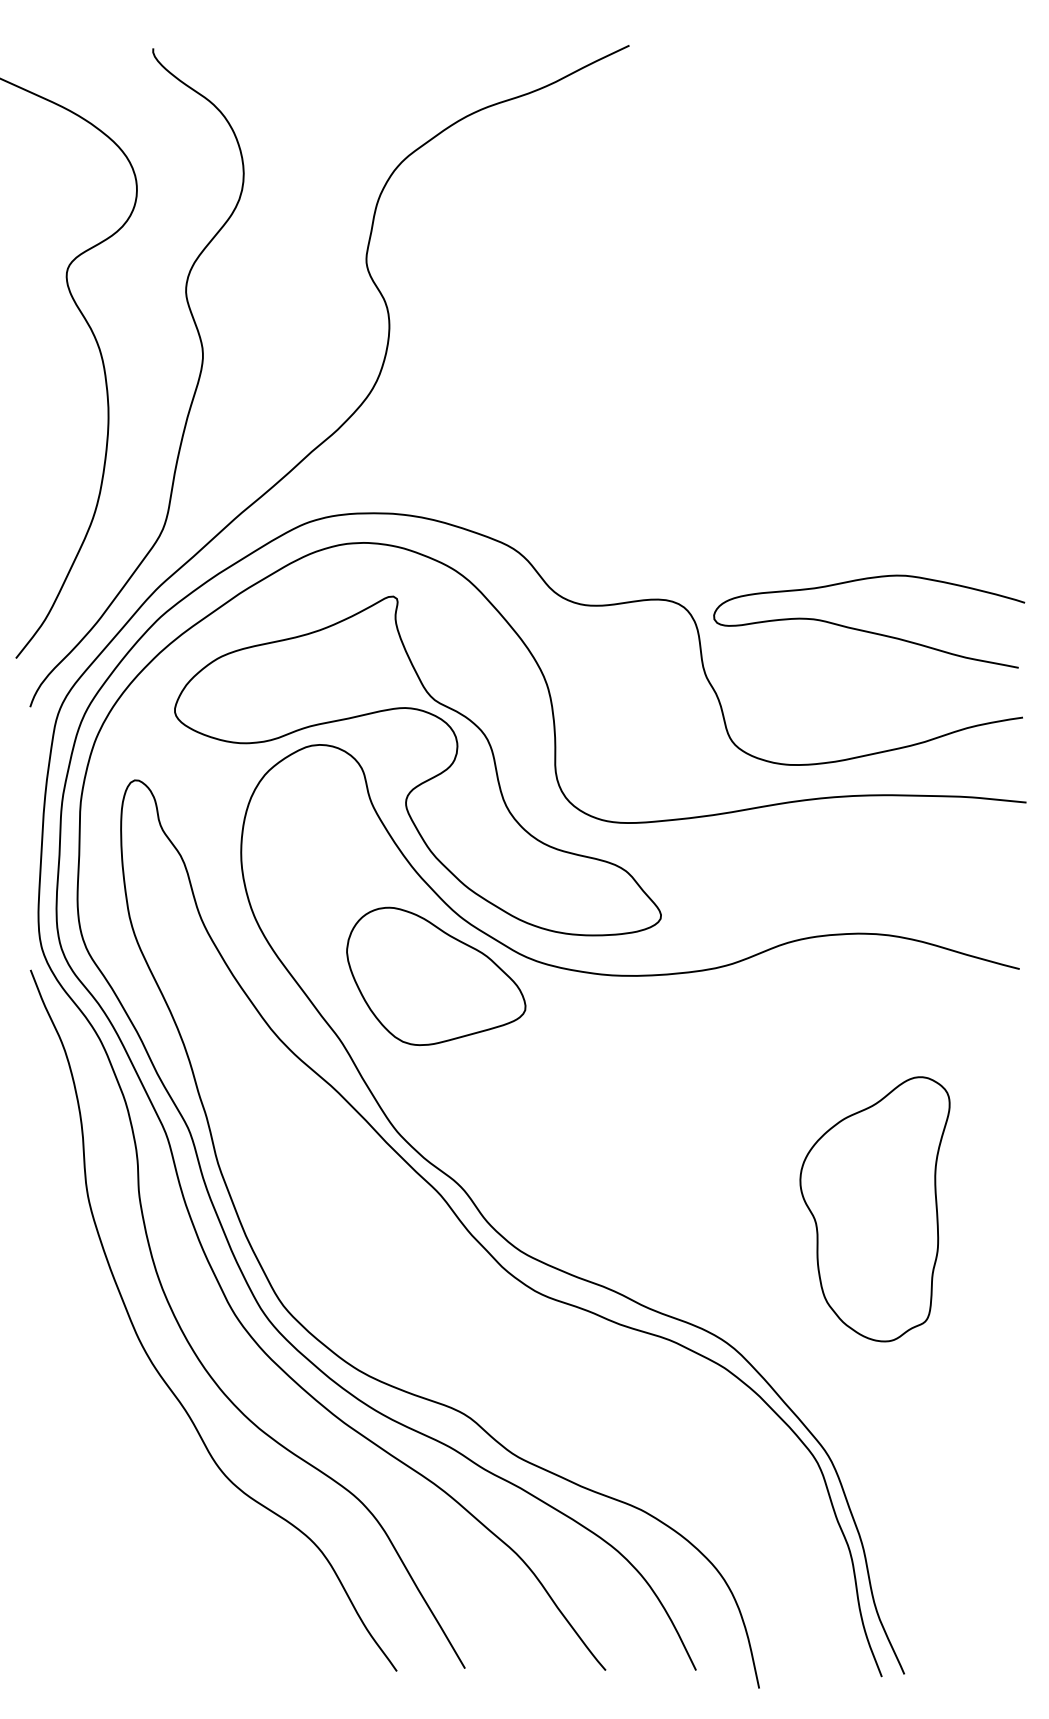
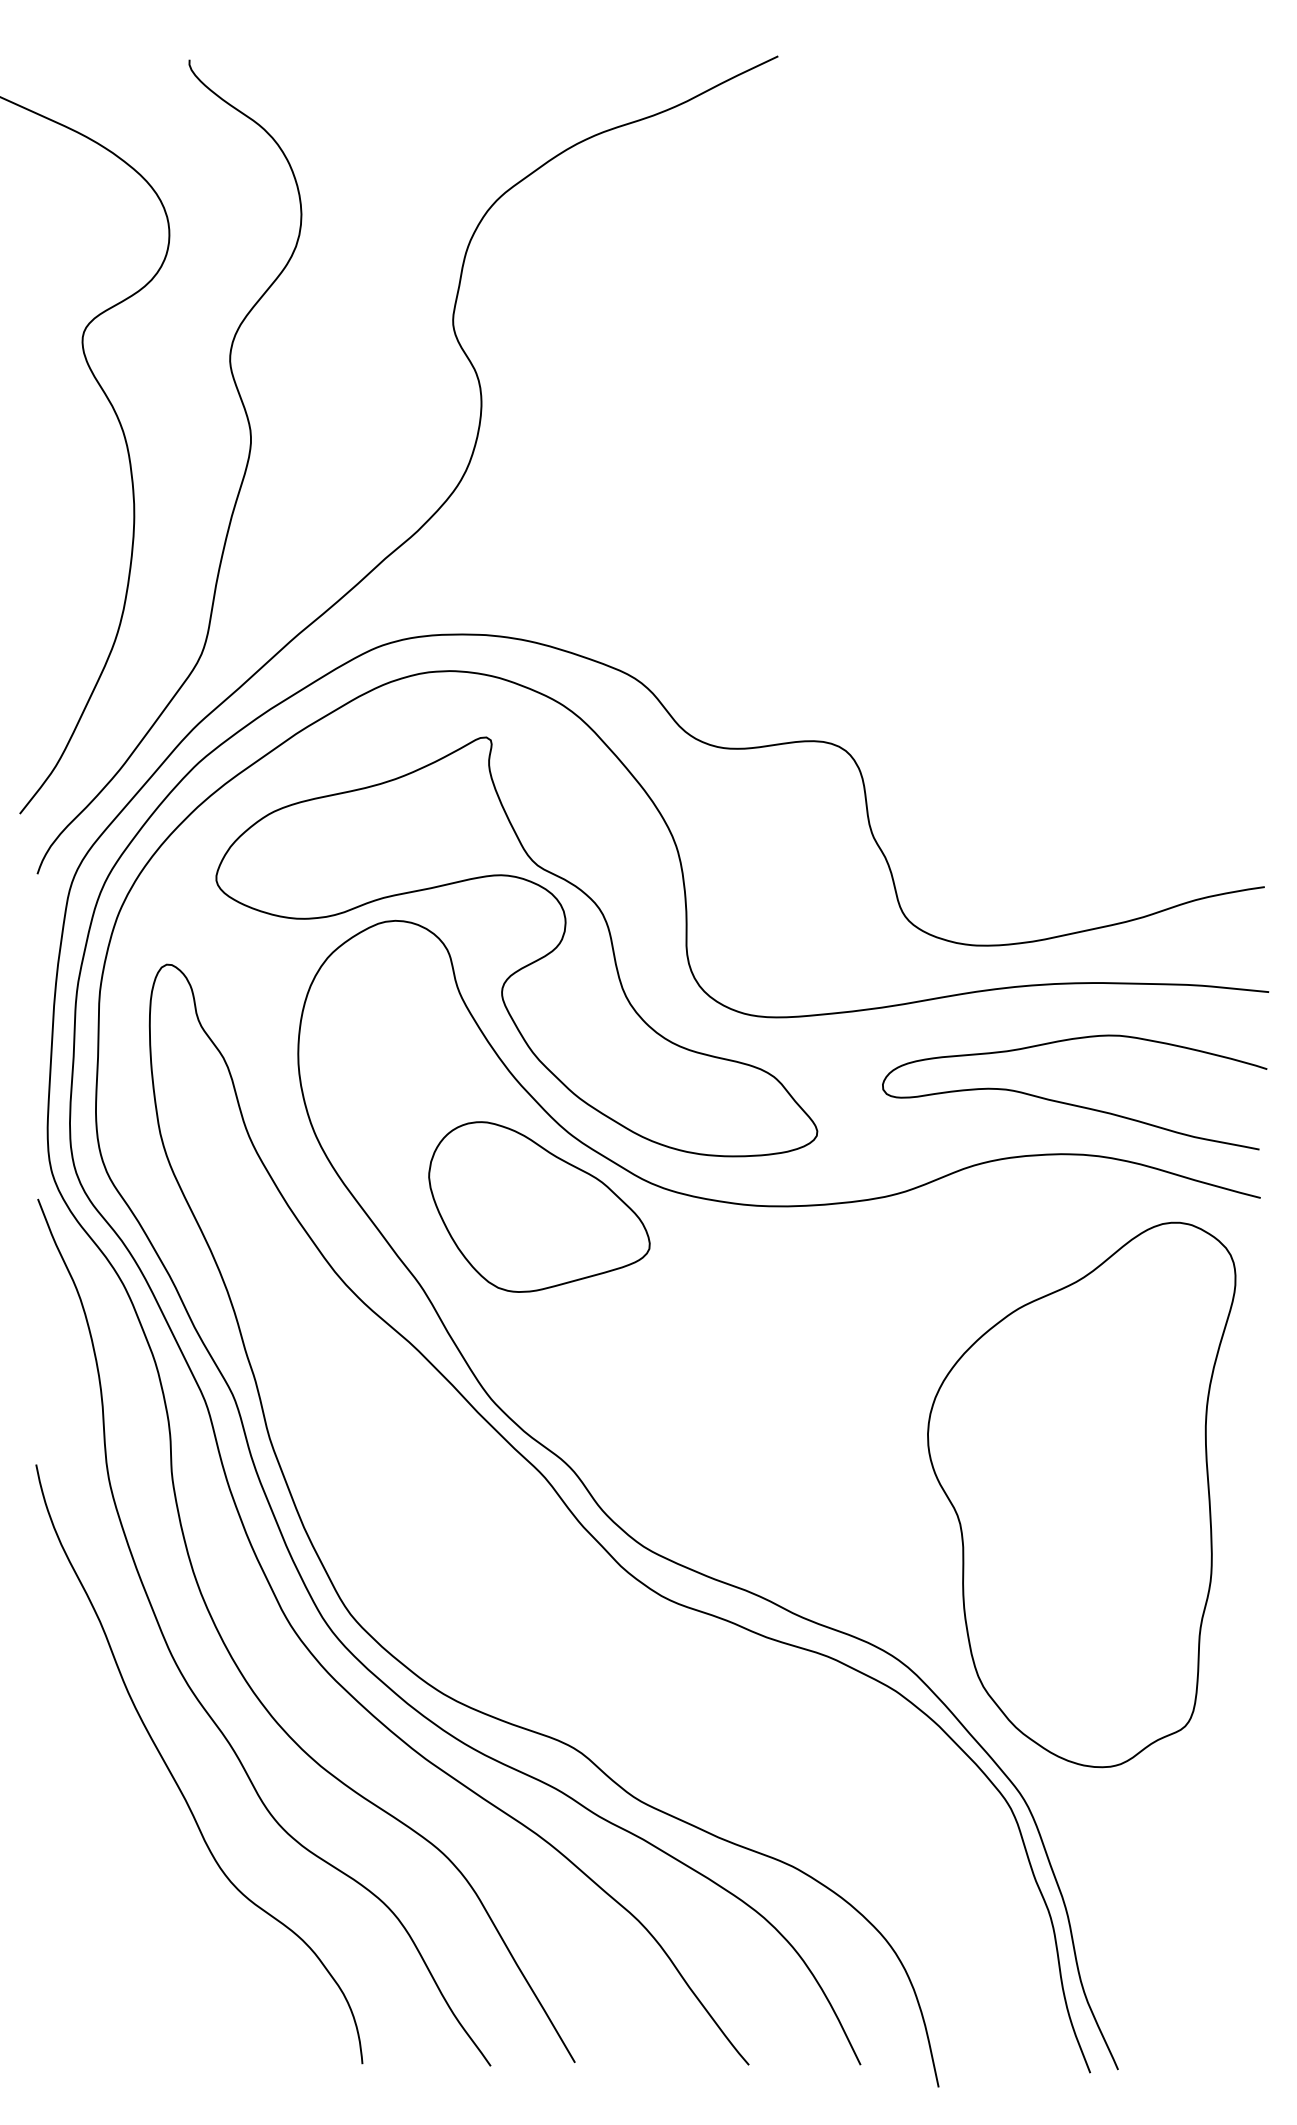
curve: (866, 630) -> (1071, 1103), moved
part: (874, 1208) -> (1081, 1494), size x1.67
curve: (141, 1437) -> (174, 1777), added

